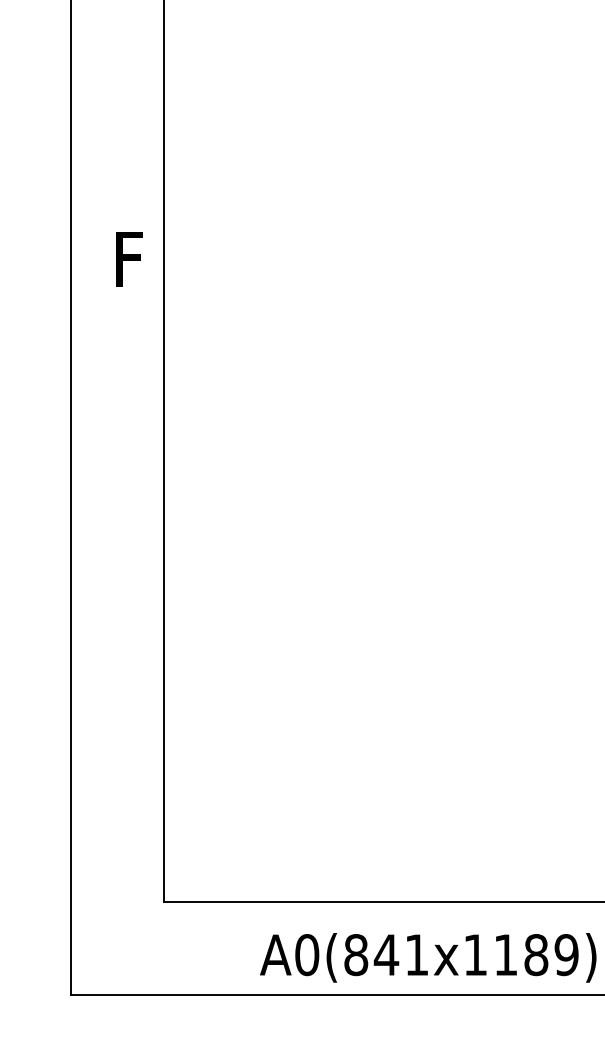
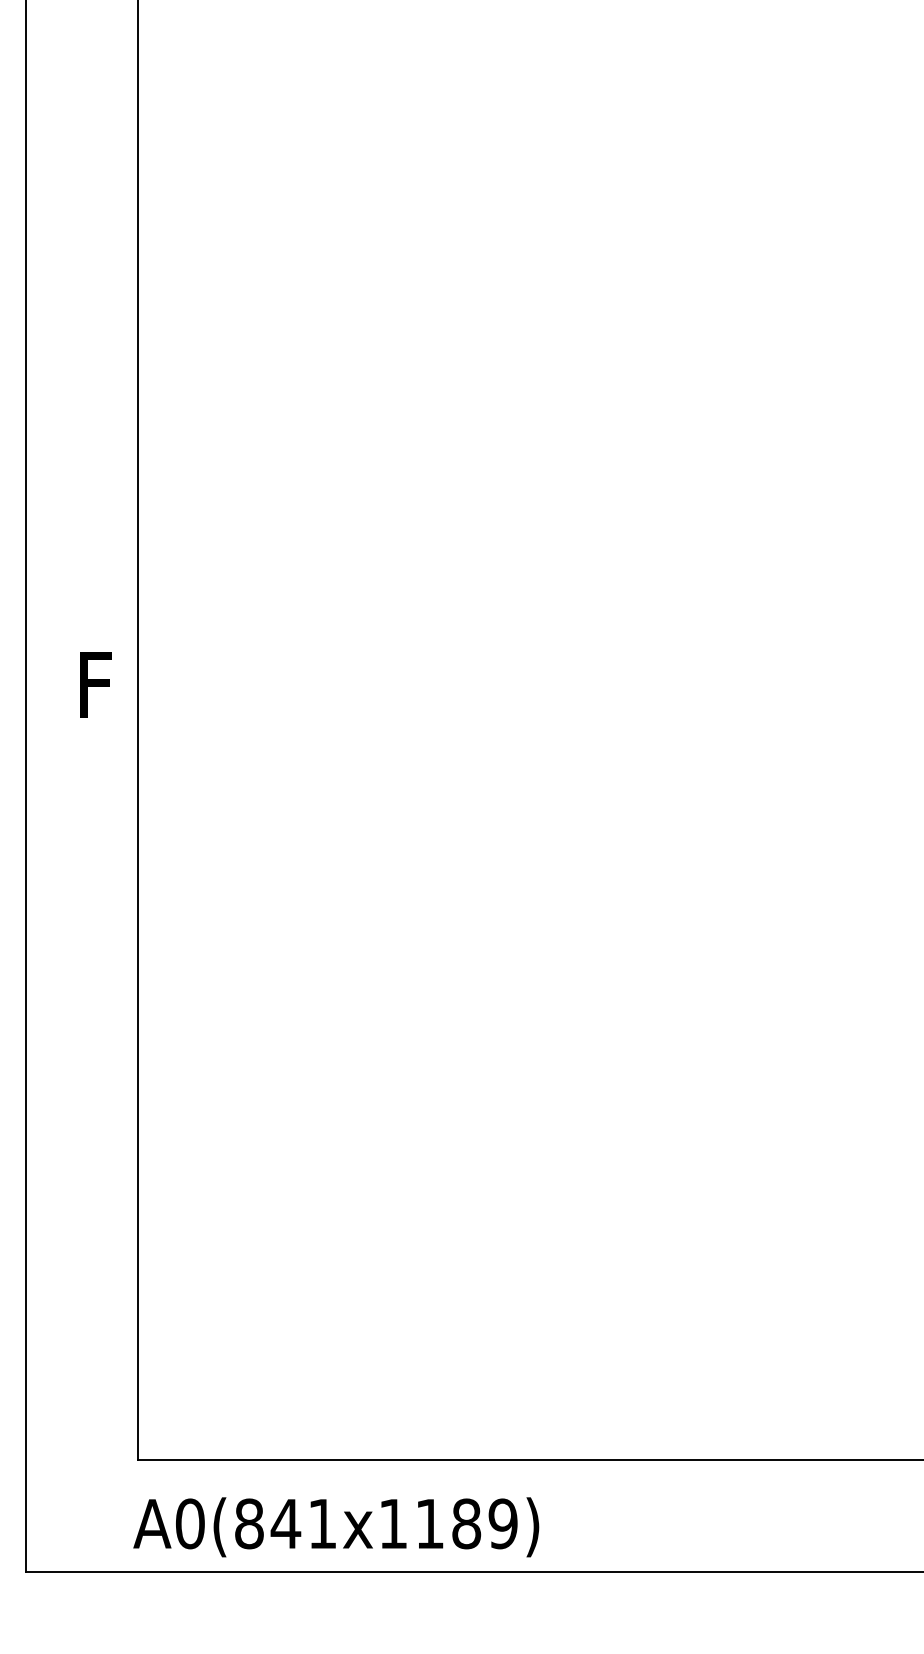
text: (428, 958) -> (336, 1527), moved

